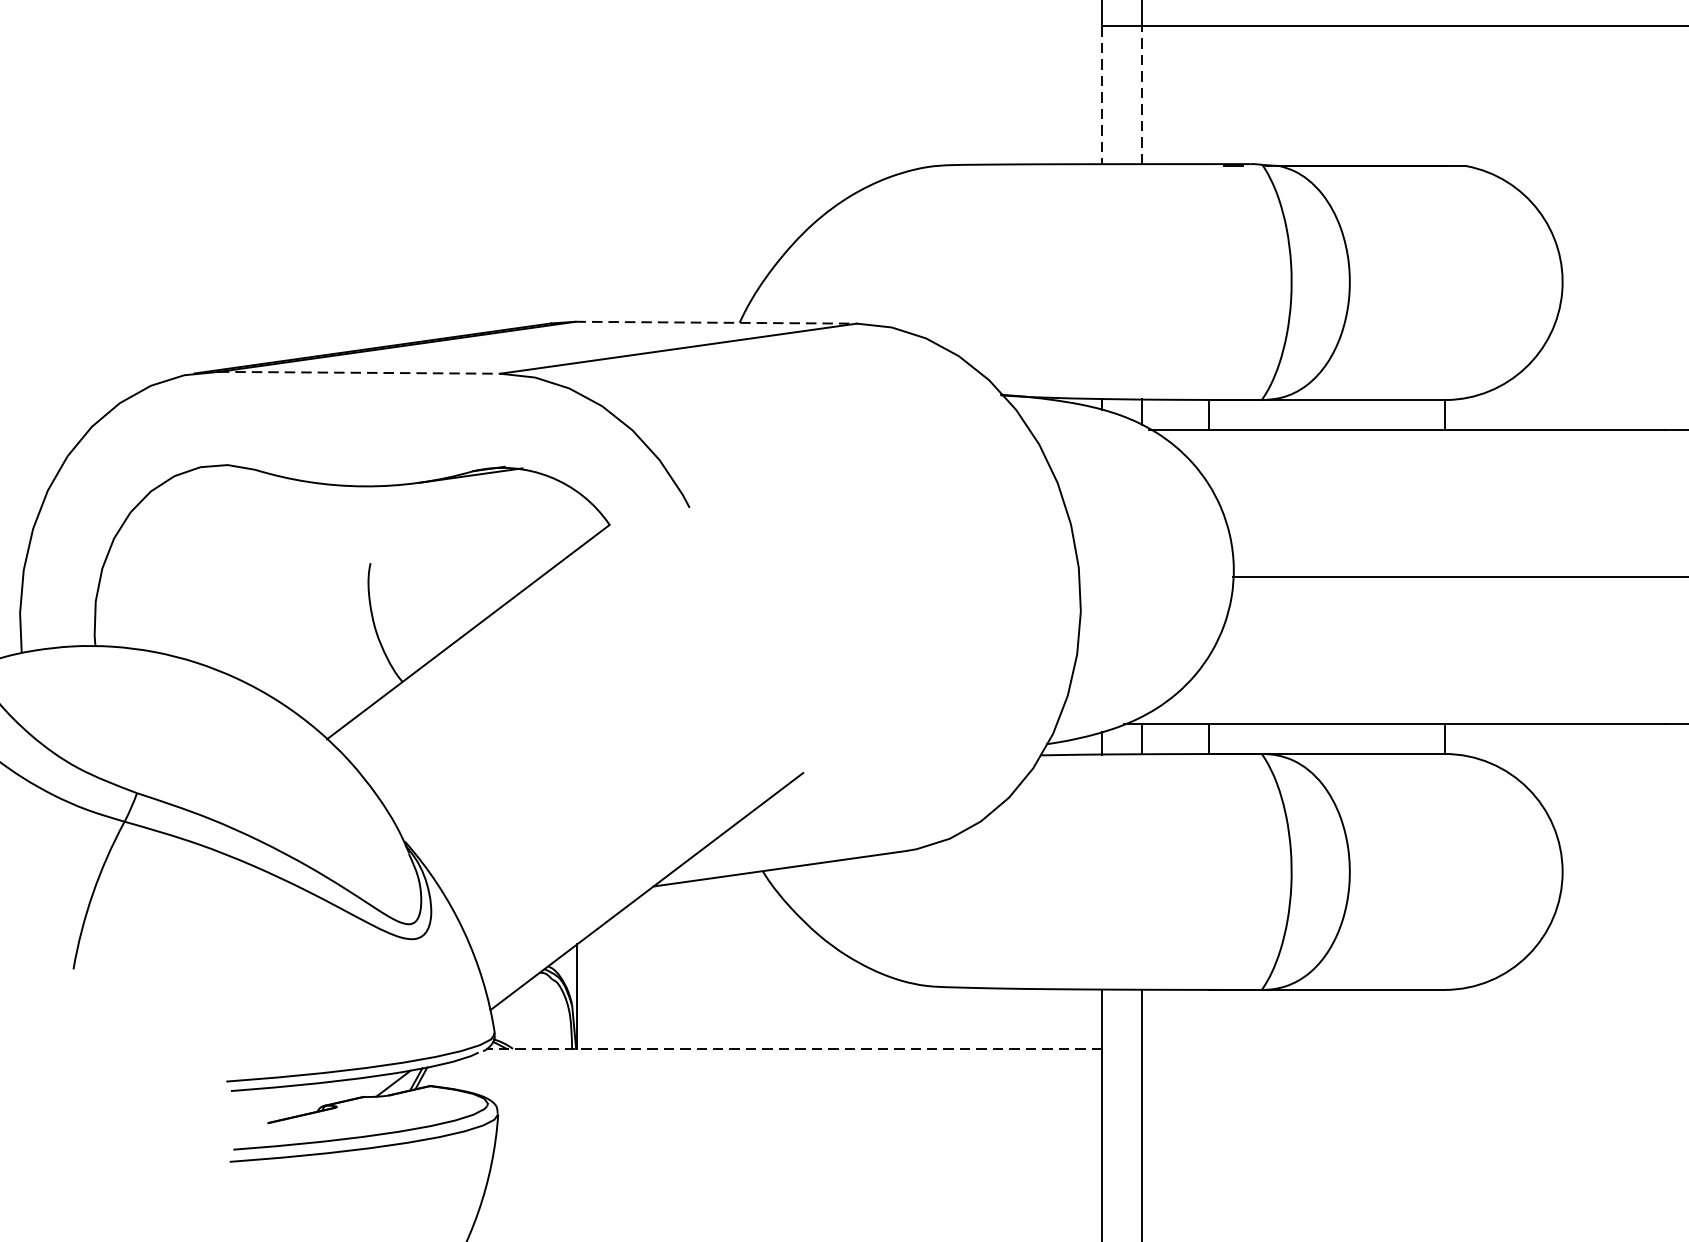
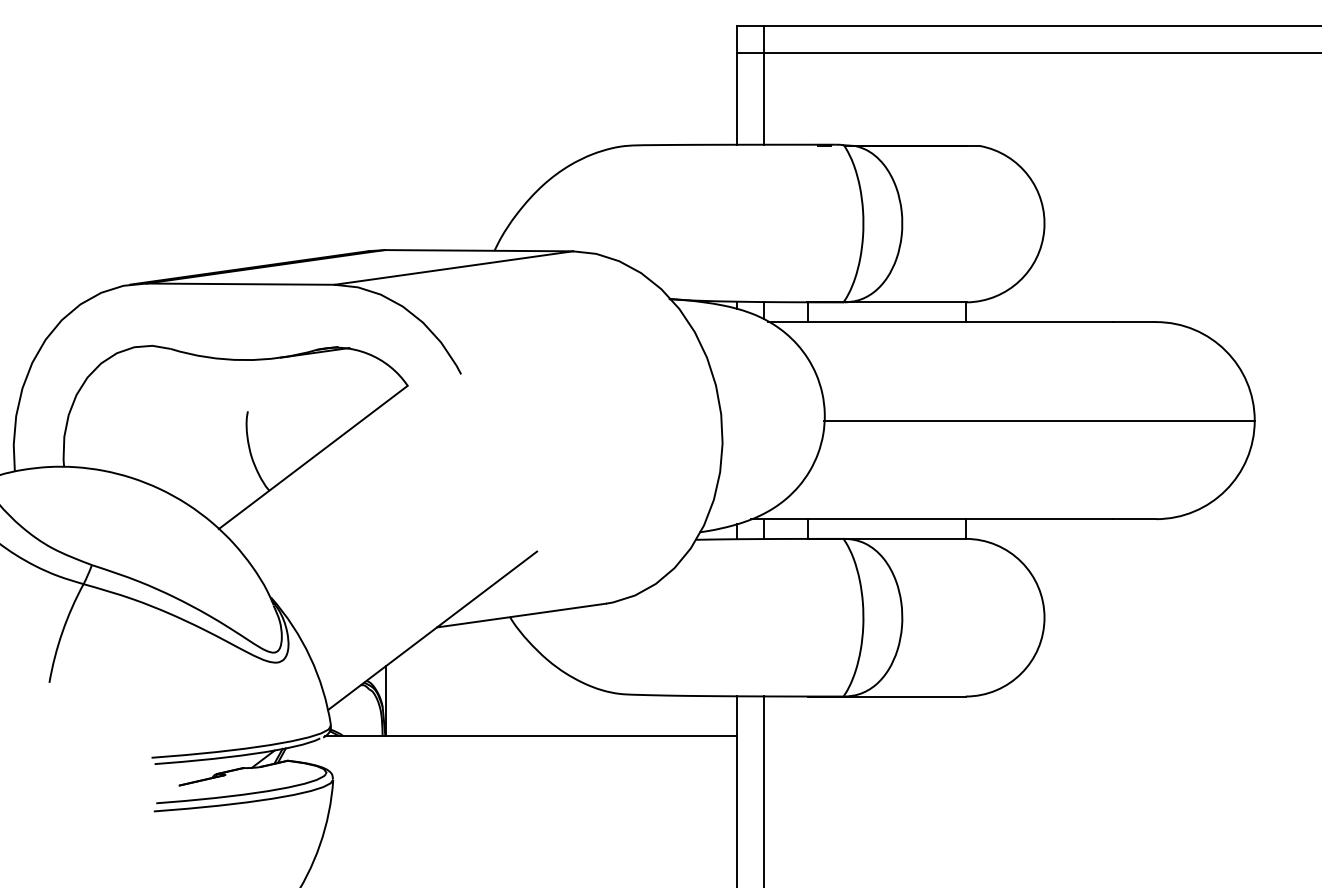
line: (1142, 94) -> (763, 98), dashed -> solid
line: (1101, 96) -> (736, 99), dashed -> solid
line: (717, 322) -> (479, 250), dashed -> solid
line: (360, 373) -> (241, 284), dashed -> solid
line: (794, 1048) -> (531, 735), dashed -> solid

